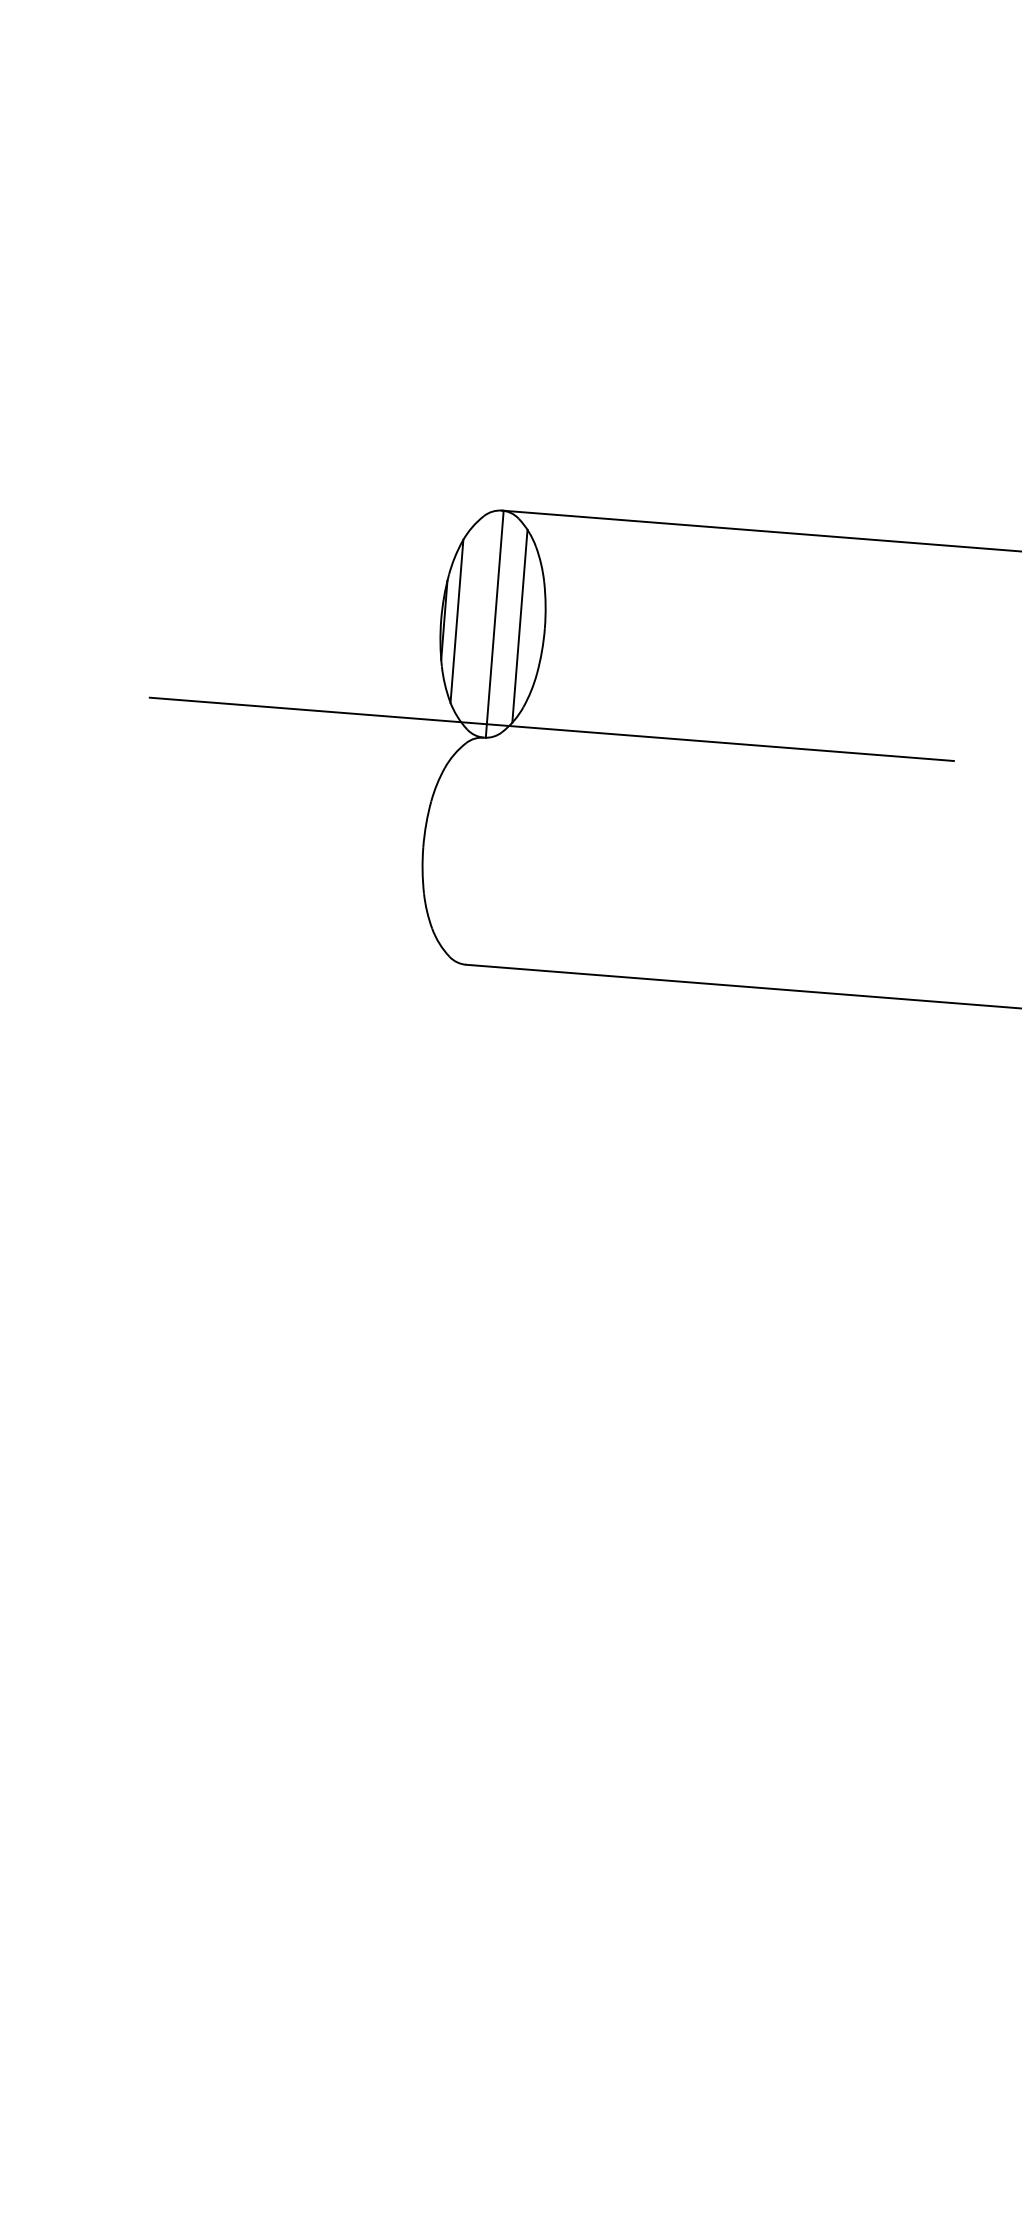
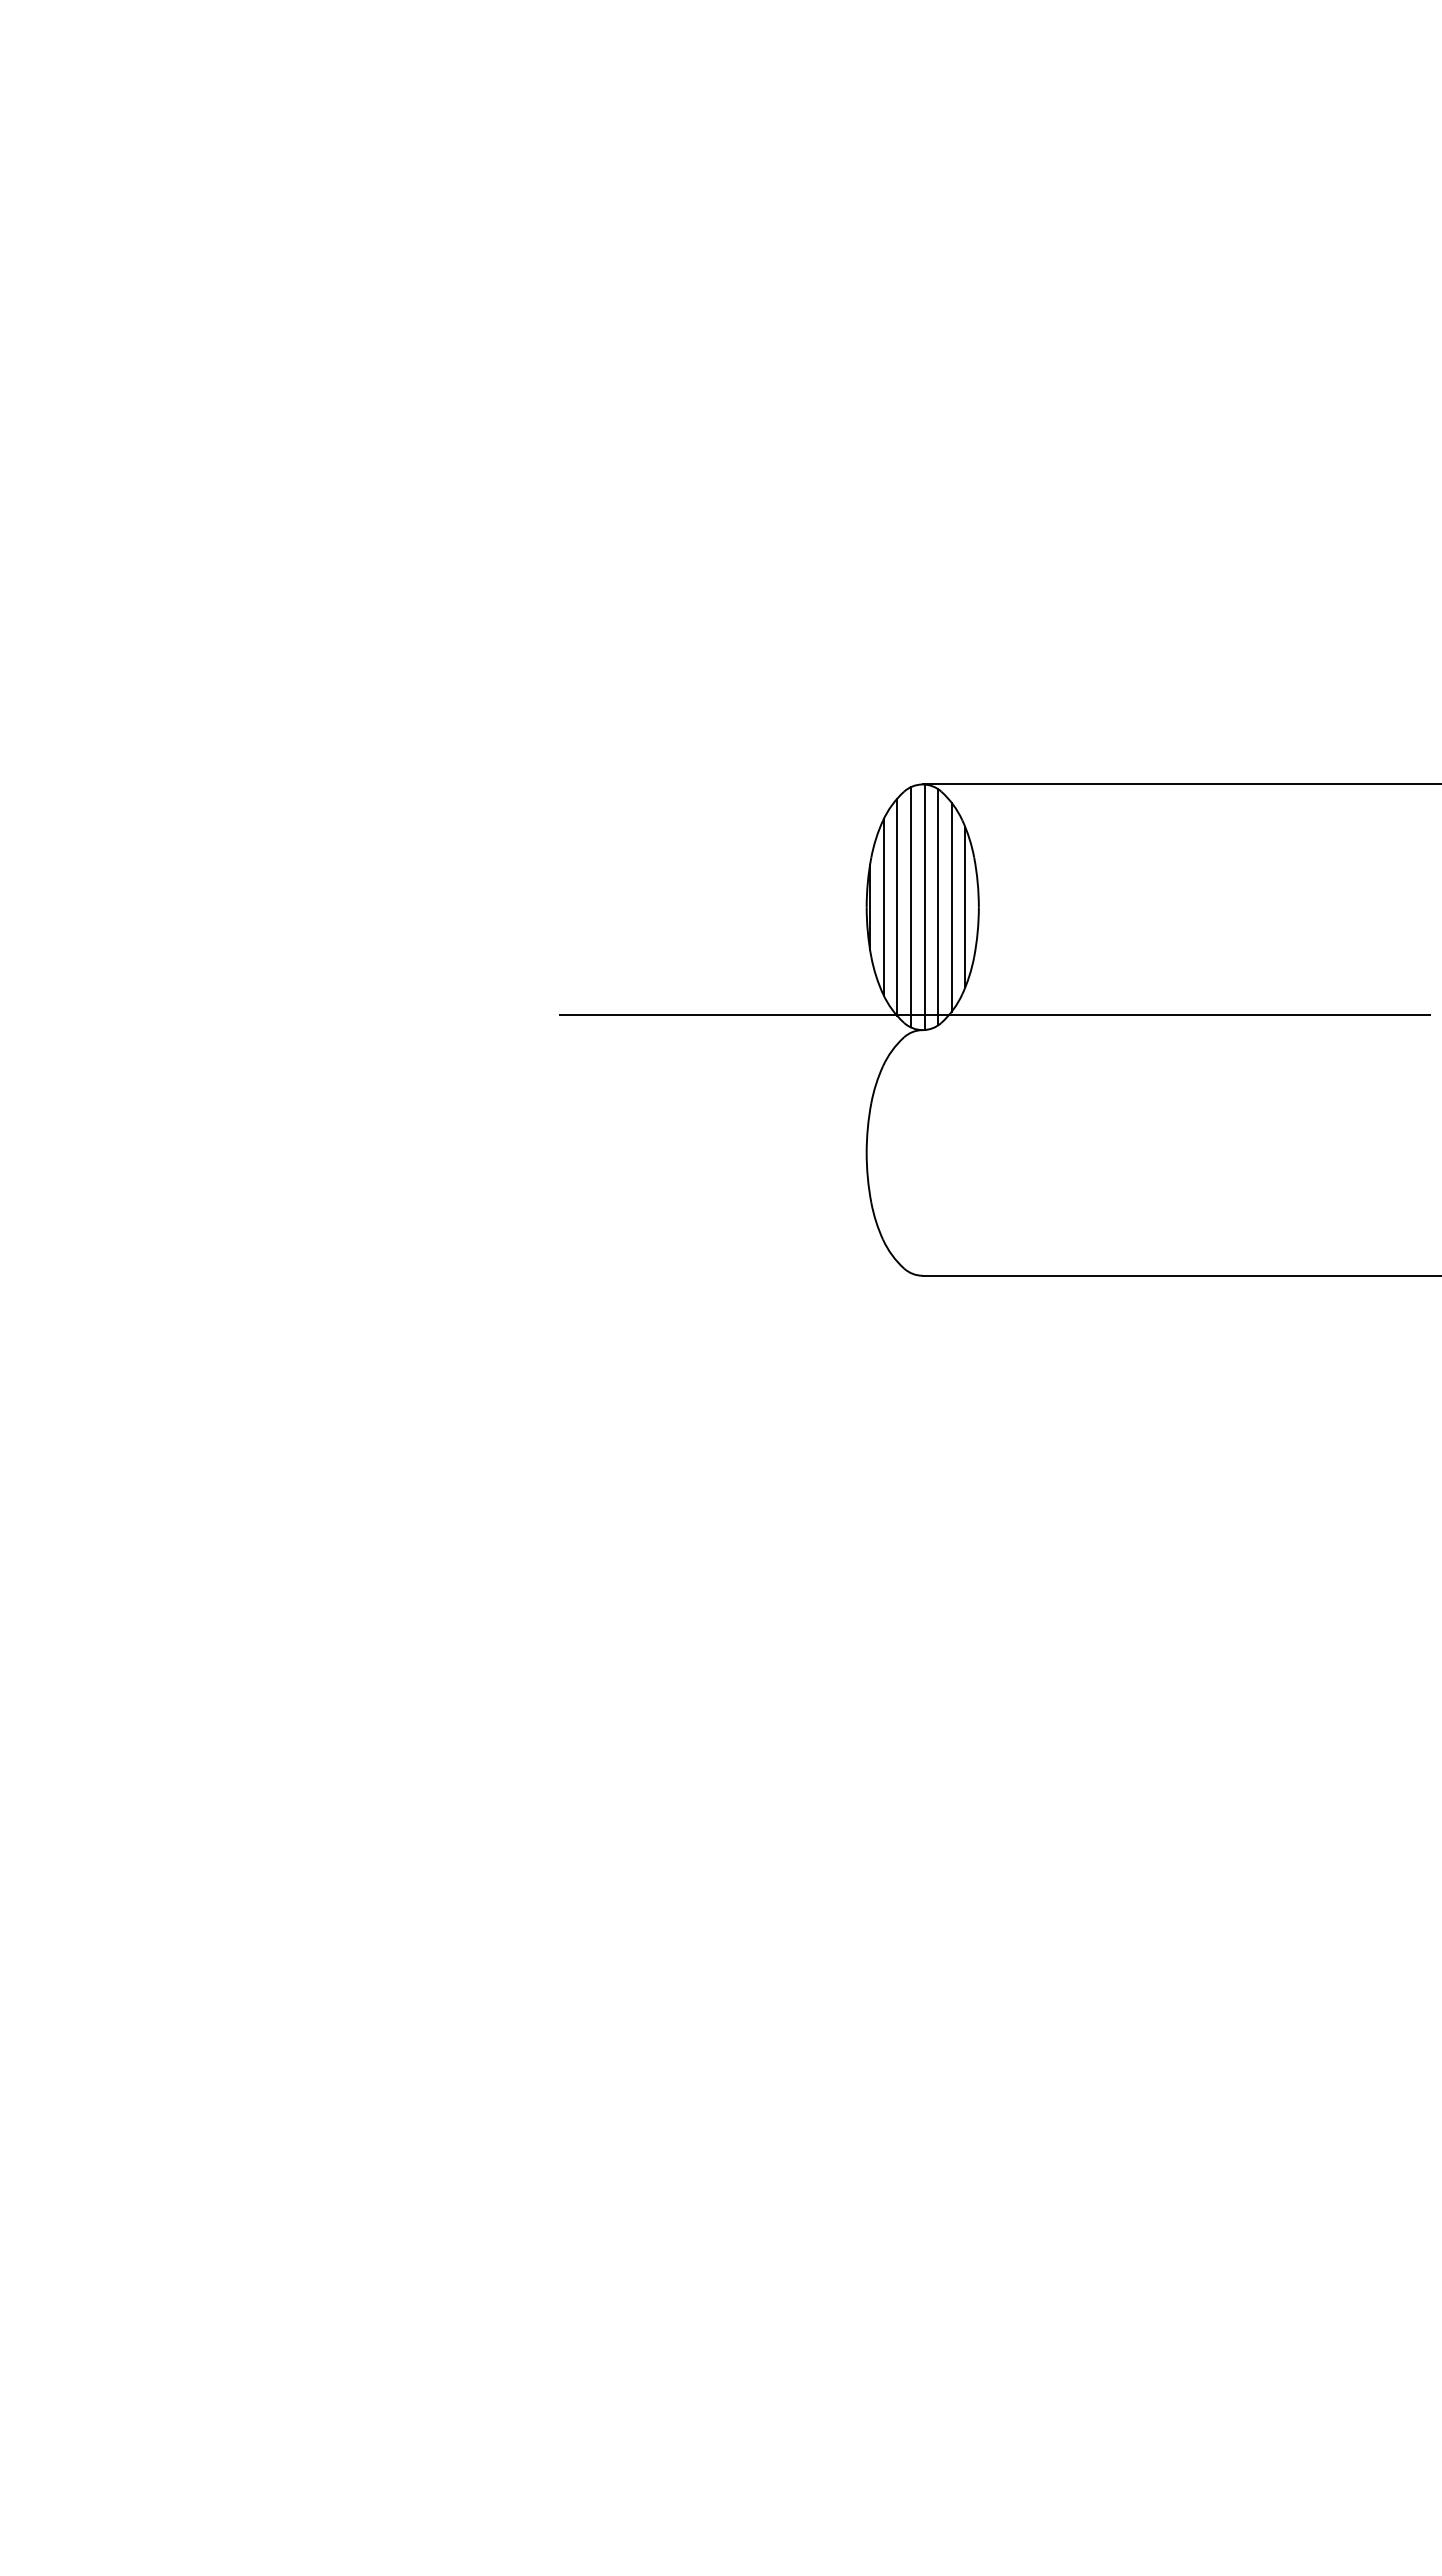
line: (469, 622) -> (897, 907), added
line: (481, 623) -> (910, 907), added
line: (507, 625) -> (938, 907), added
line: (532, 627) -> (965, 907), added

